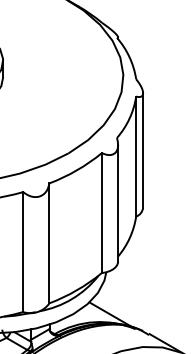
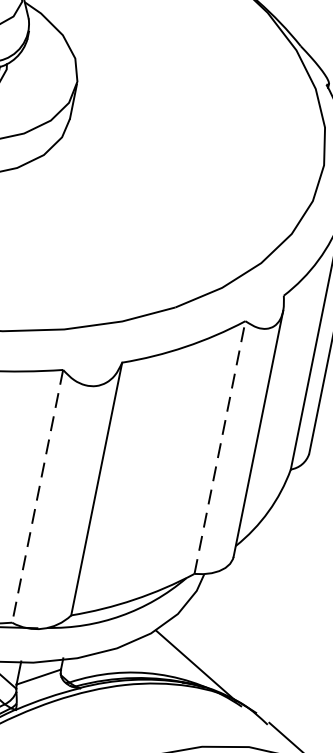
line: (101, 213) -> (219, 448), solid -> dashed
line: (23, 252) -> (38, 497), solid -> dashed

